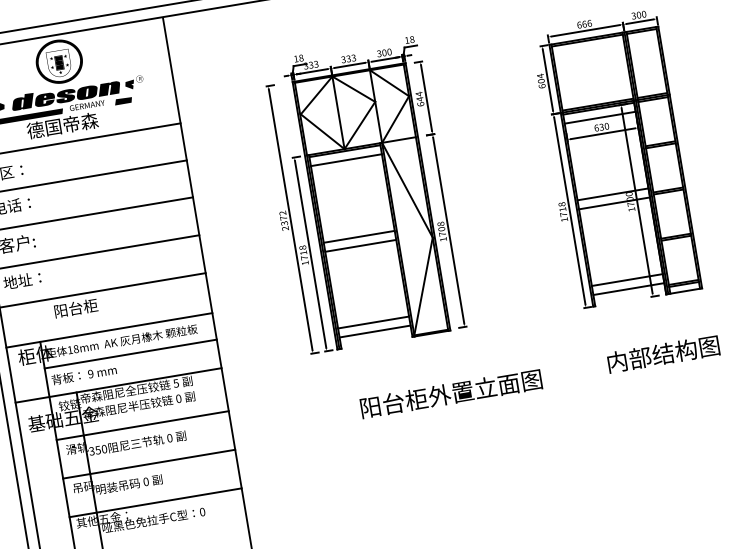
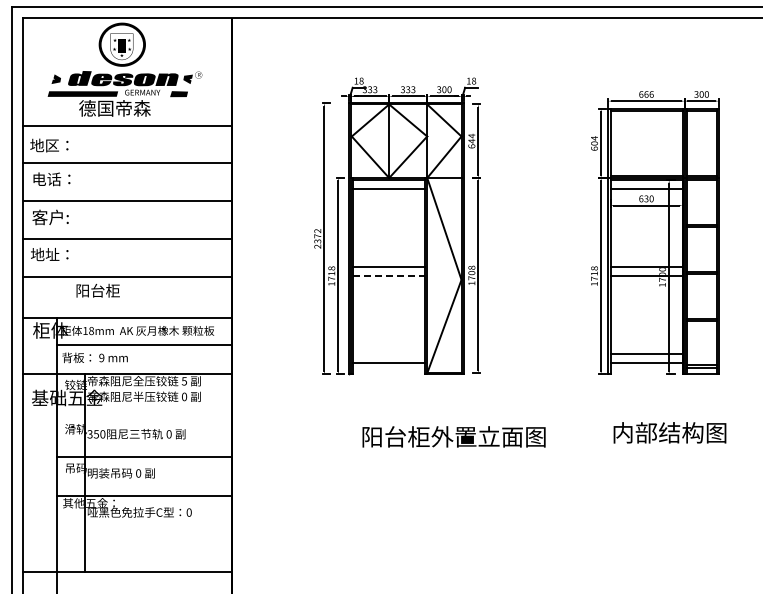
line: (361, 246) -> (389, 276), solid -> dashed
line: (373, 322) -> (389, 353), removed
line: (142, 425) -> (144, 417), removed

